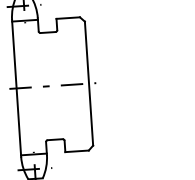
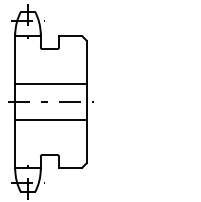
line: (51, 67) -> (50, 83), added
line: (53, 104) -> (50, 120), added

